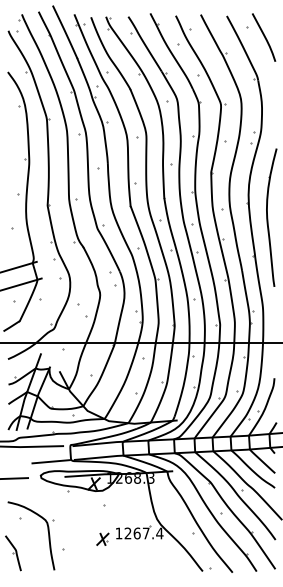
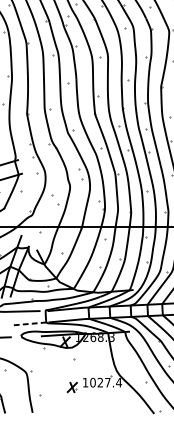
line: (51, 461) -> (30, 323), solid -> dashed
text: (132, 533) -> (96, 382), 1267.4 -> 1027.4

